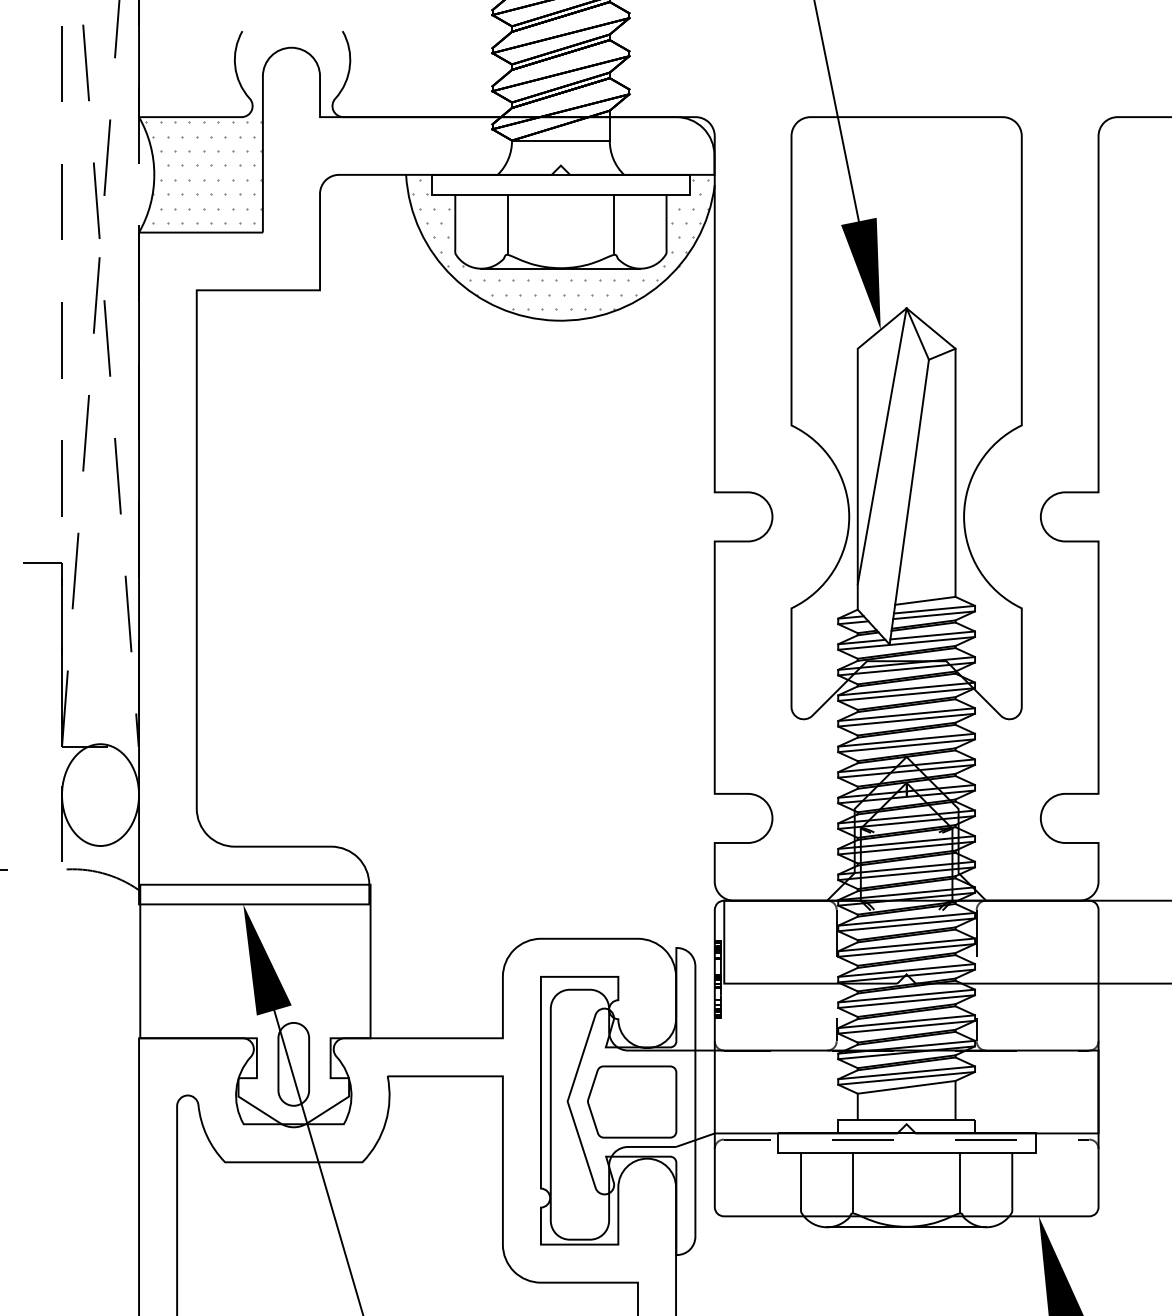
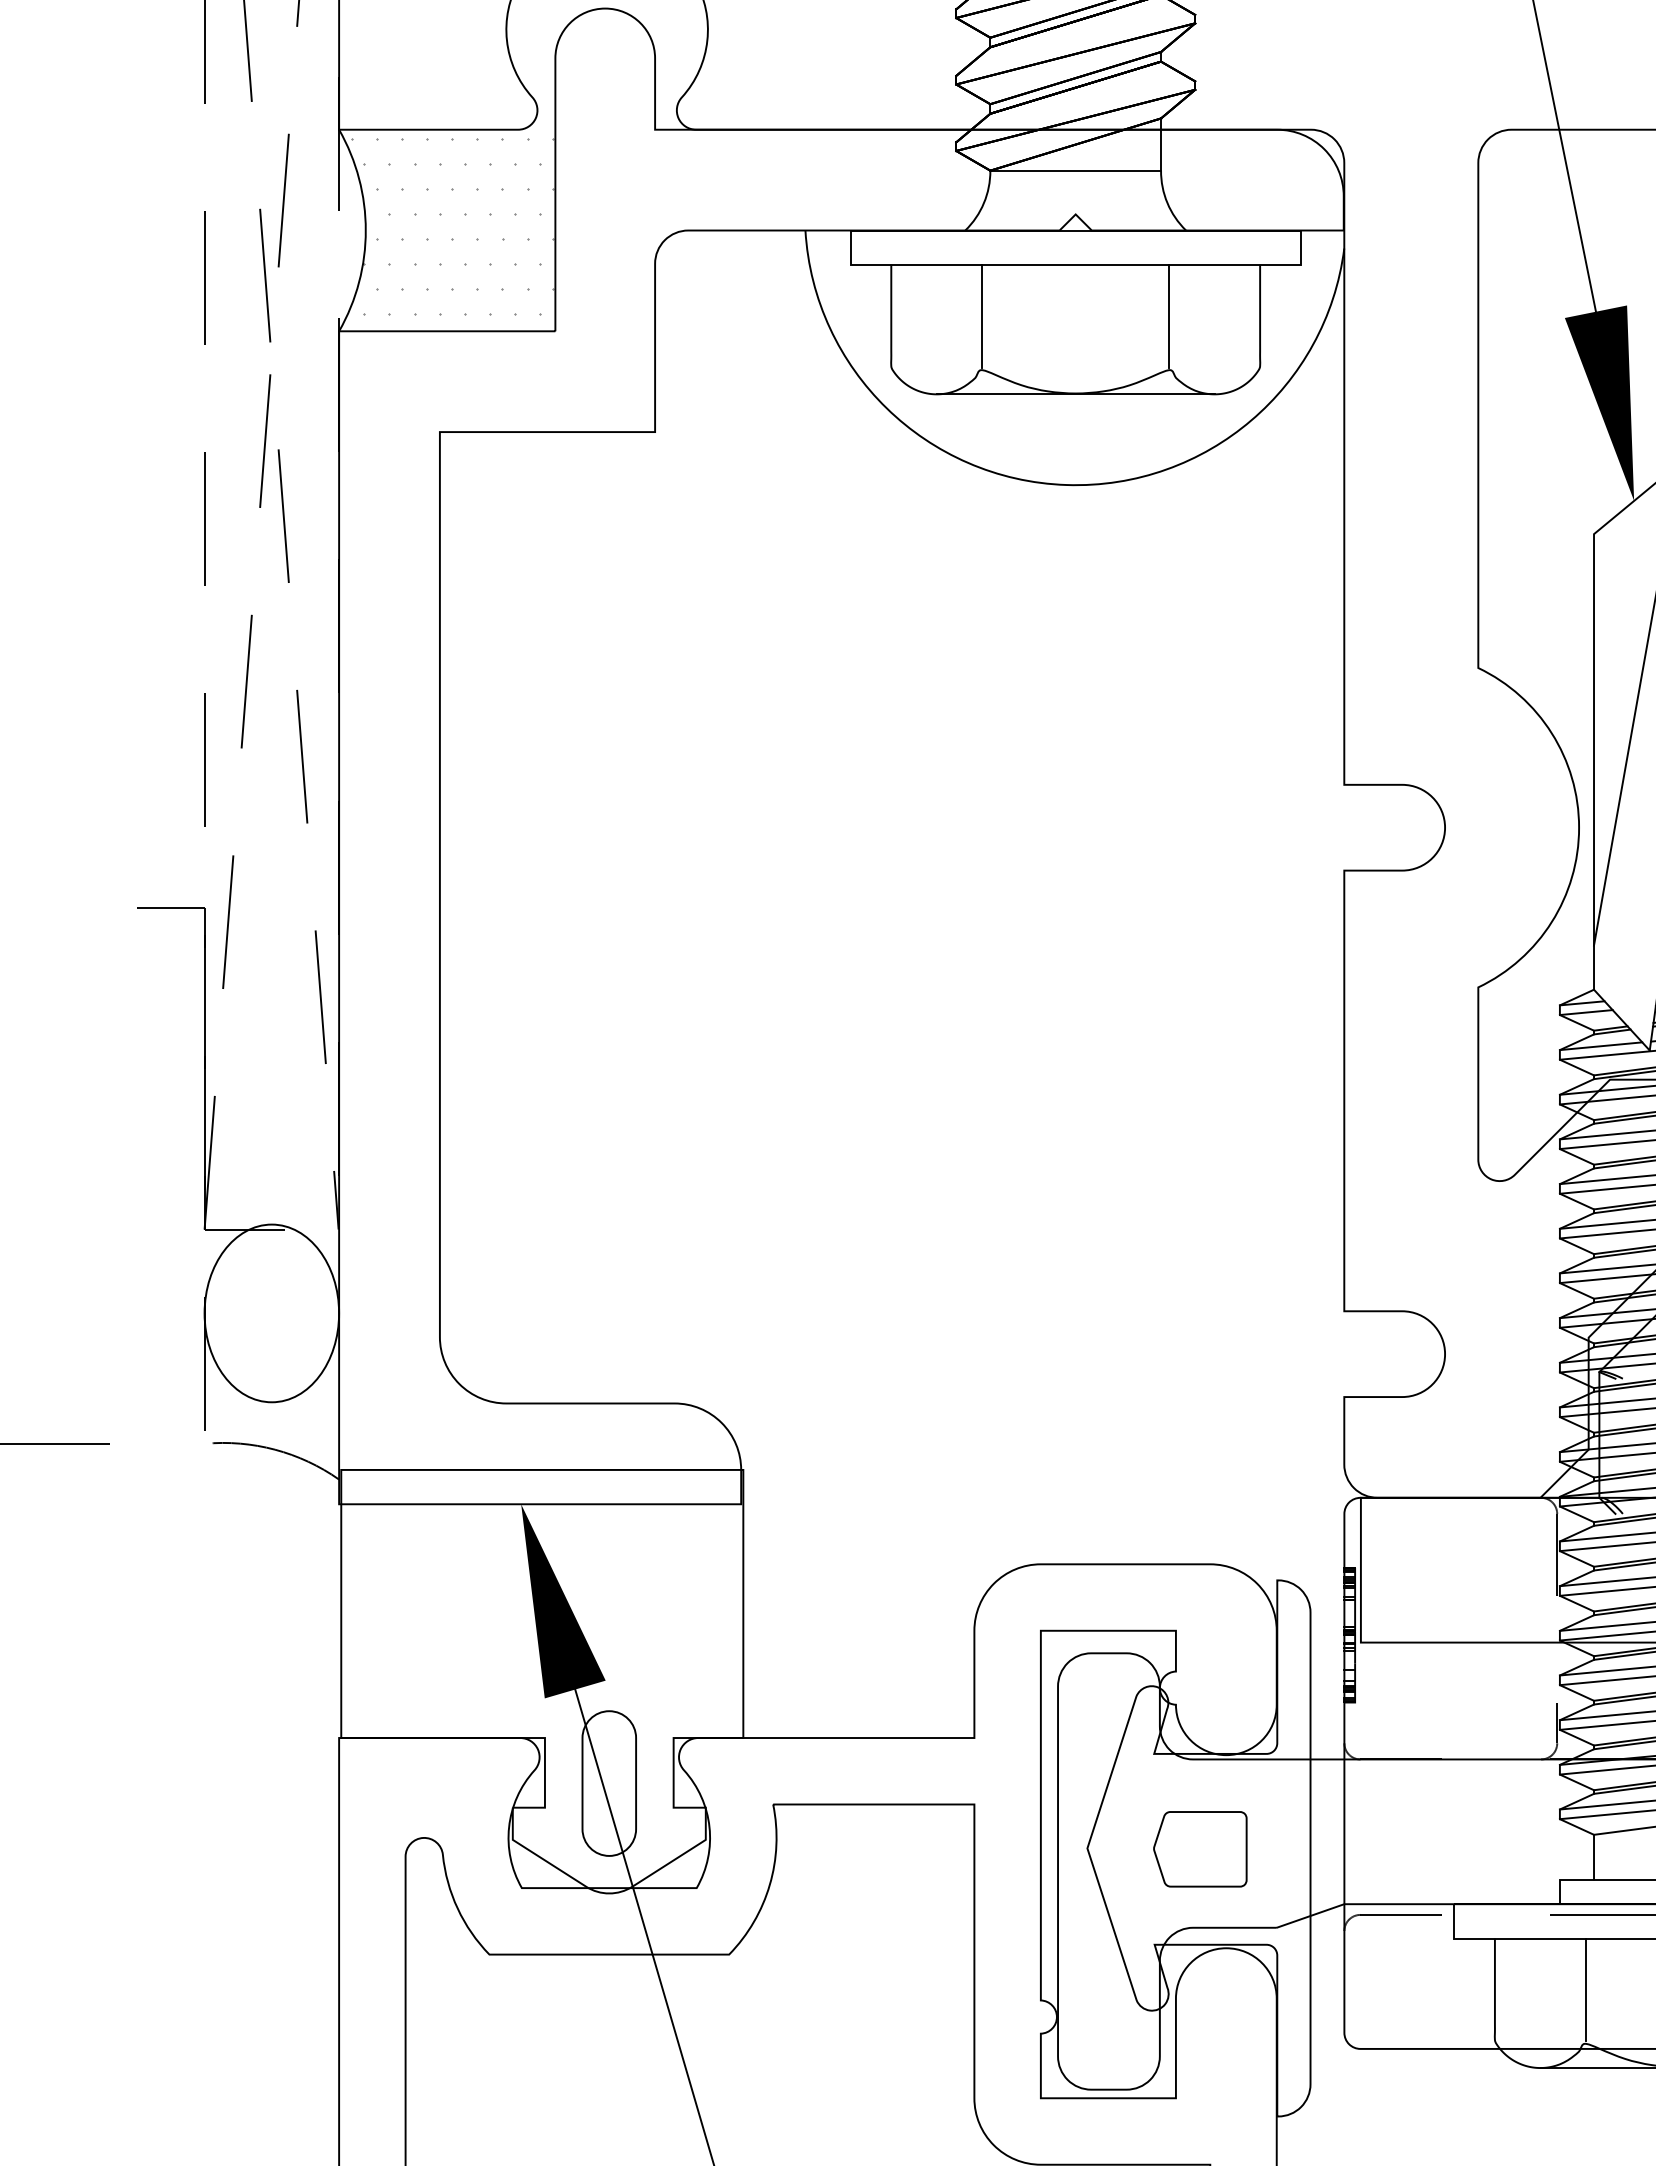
hatch: (559, 244) -> (1073, 352), removed
part: (632, 1101) -> (1200, 1848), size x0.6

